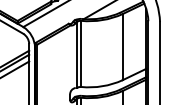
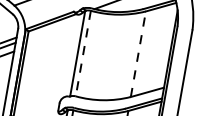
line: (122, 46) -> (138, 53), solid -> dashed
line: (81, 54) -> (83, 54), solid -> dashed

